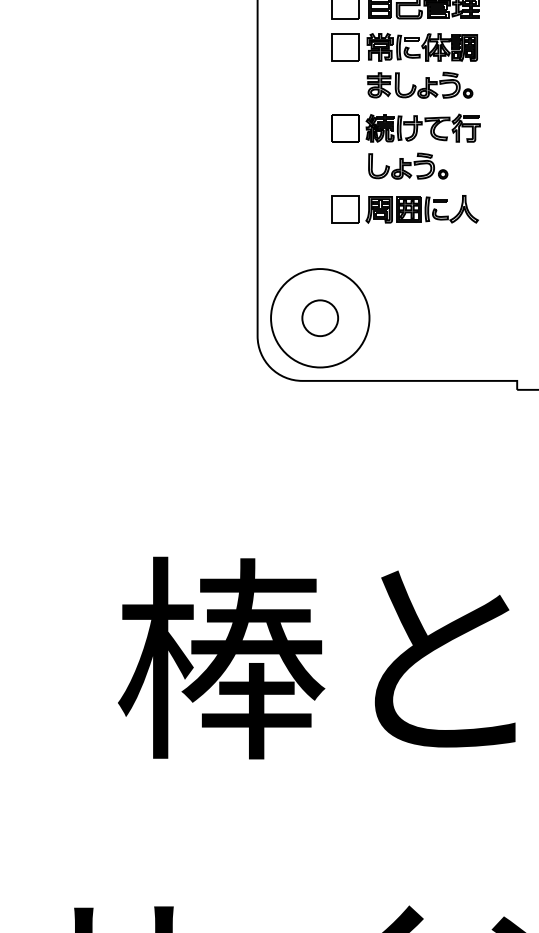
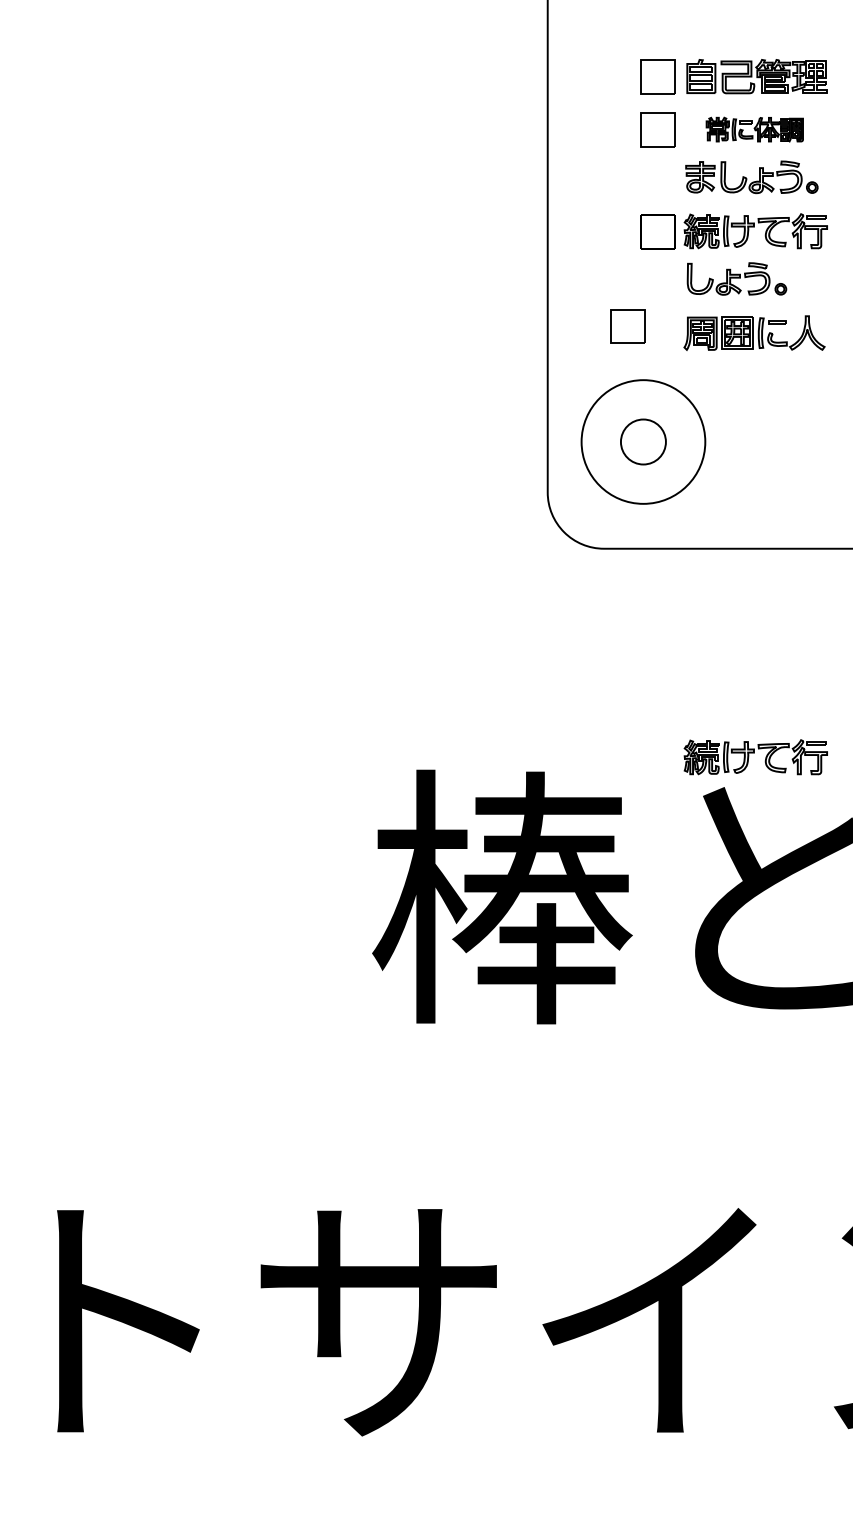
part: (422, 47) -> (754, 129), size x0.7
part: (344, 209) -> (627, 326), moved
part: (320, 317) -> (643, 441), moved
part: (422, 547) -> (755, 757), added

